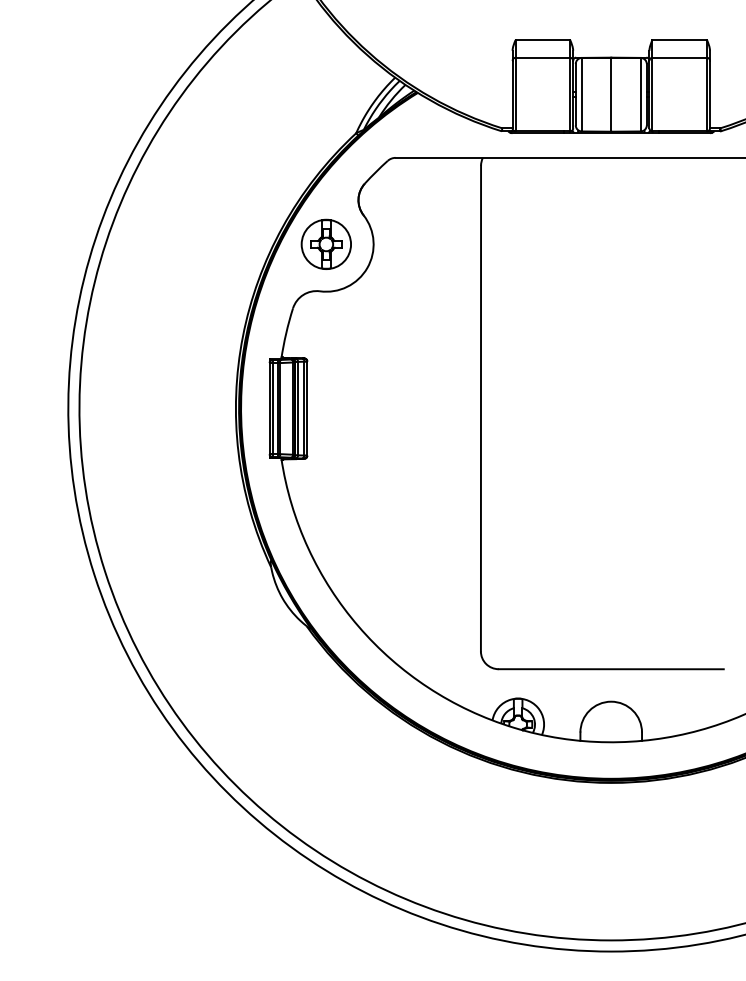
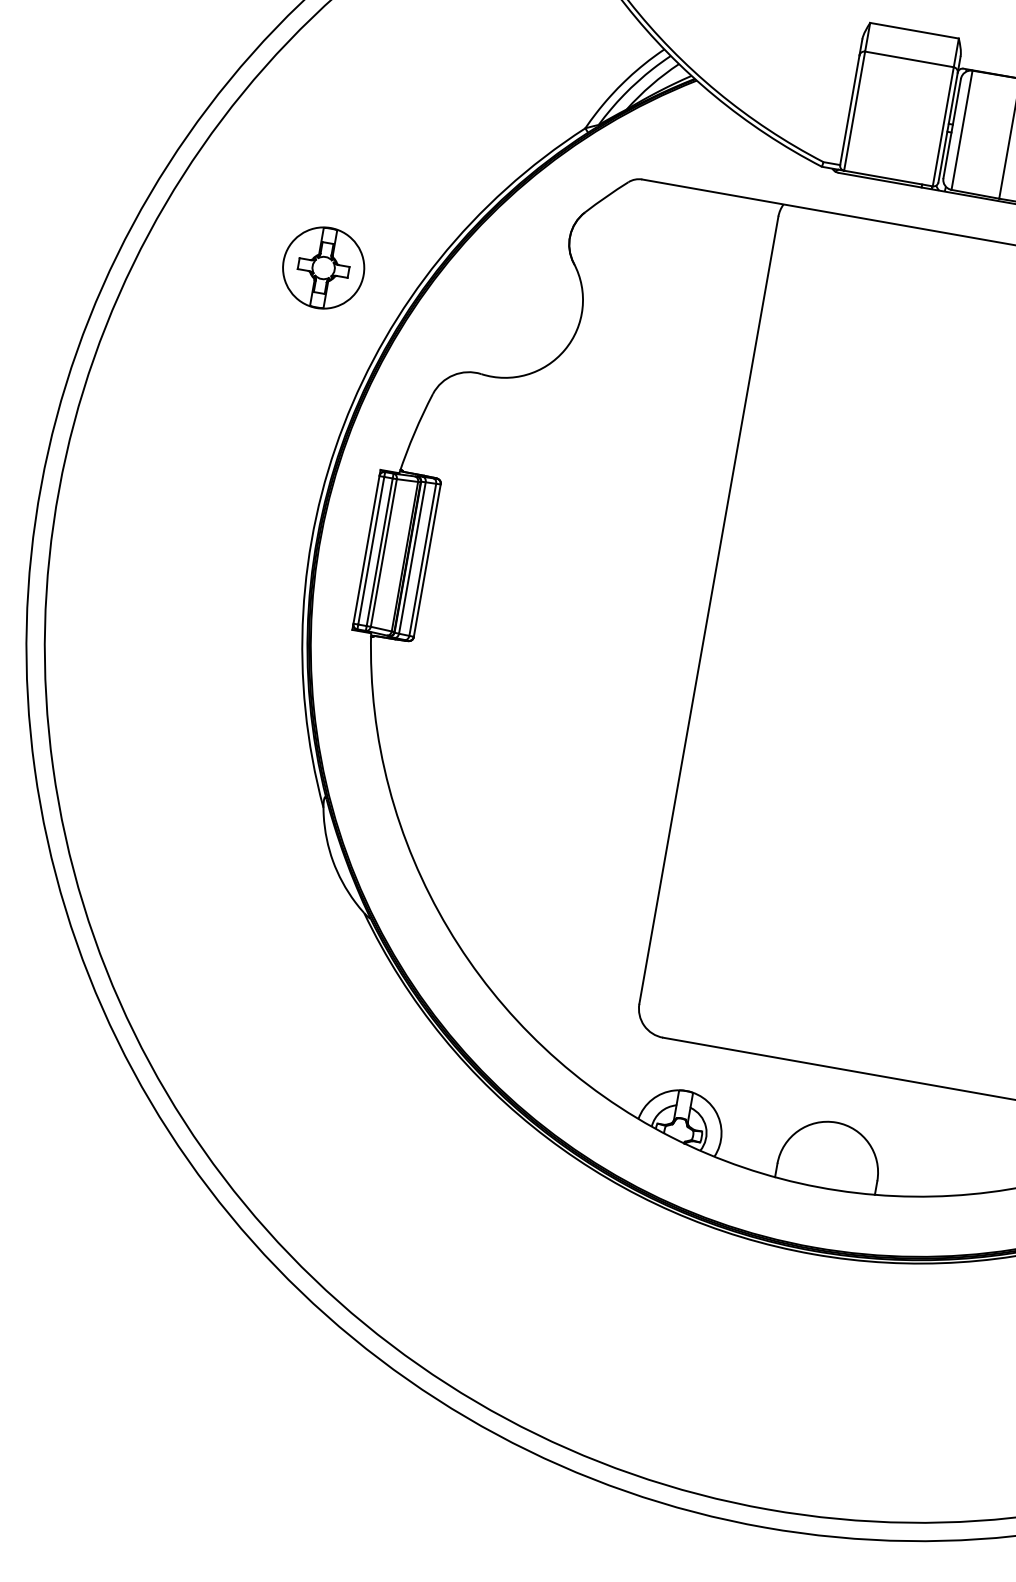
part: (325, 243) -> (322, 266), moved

